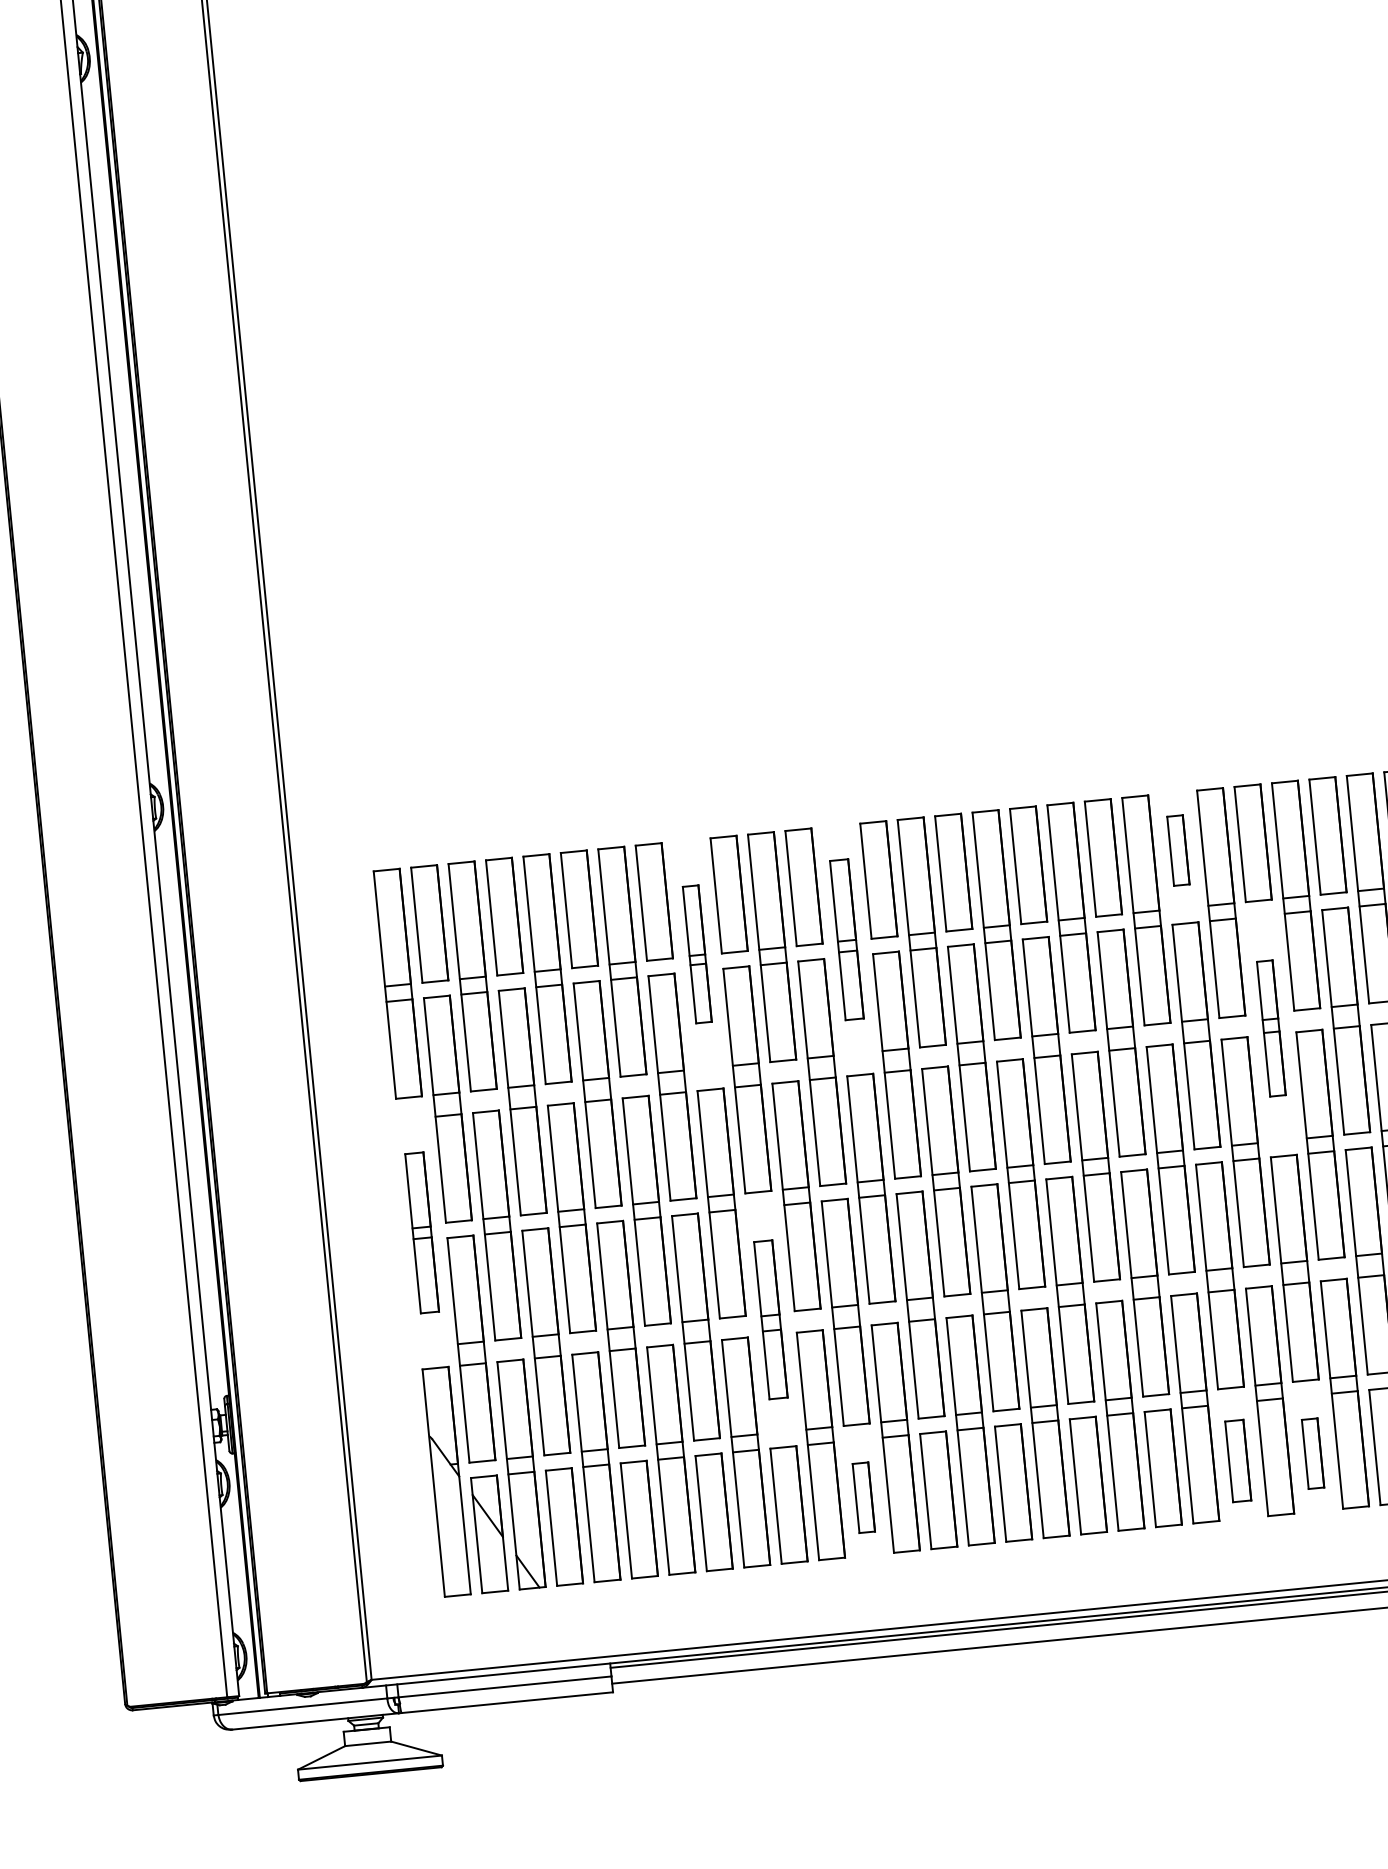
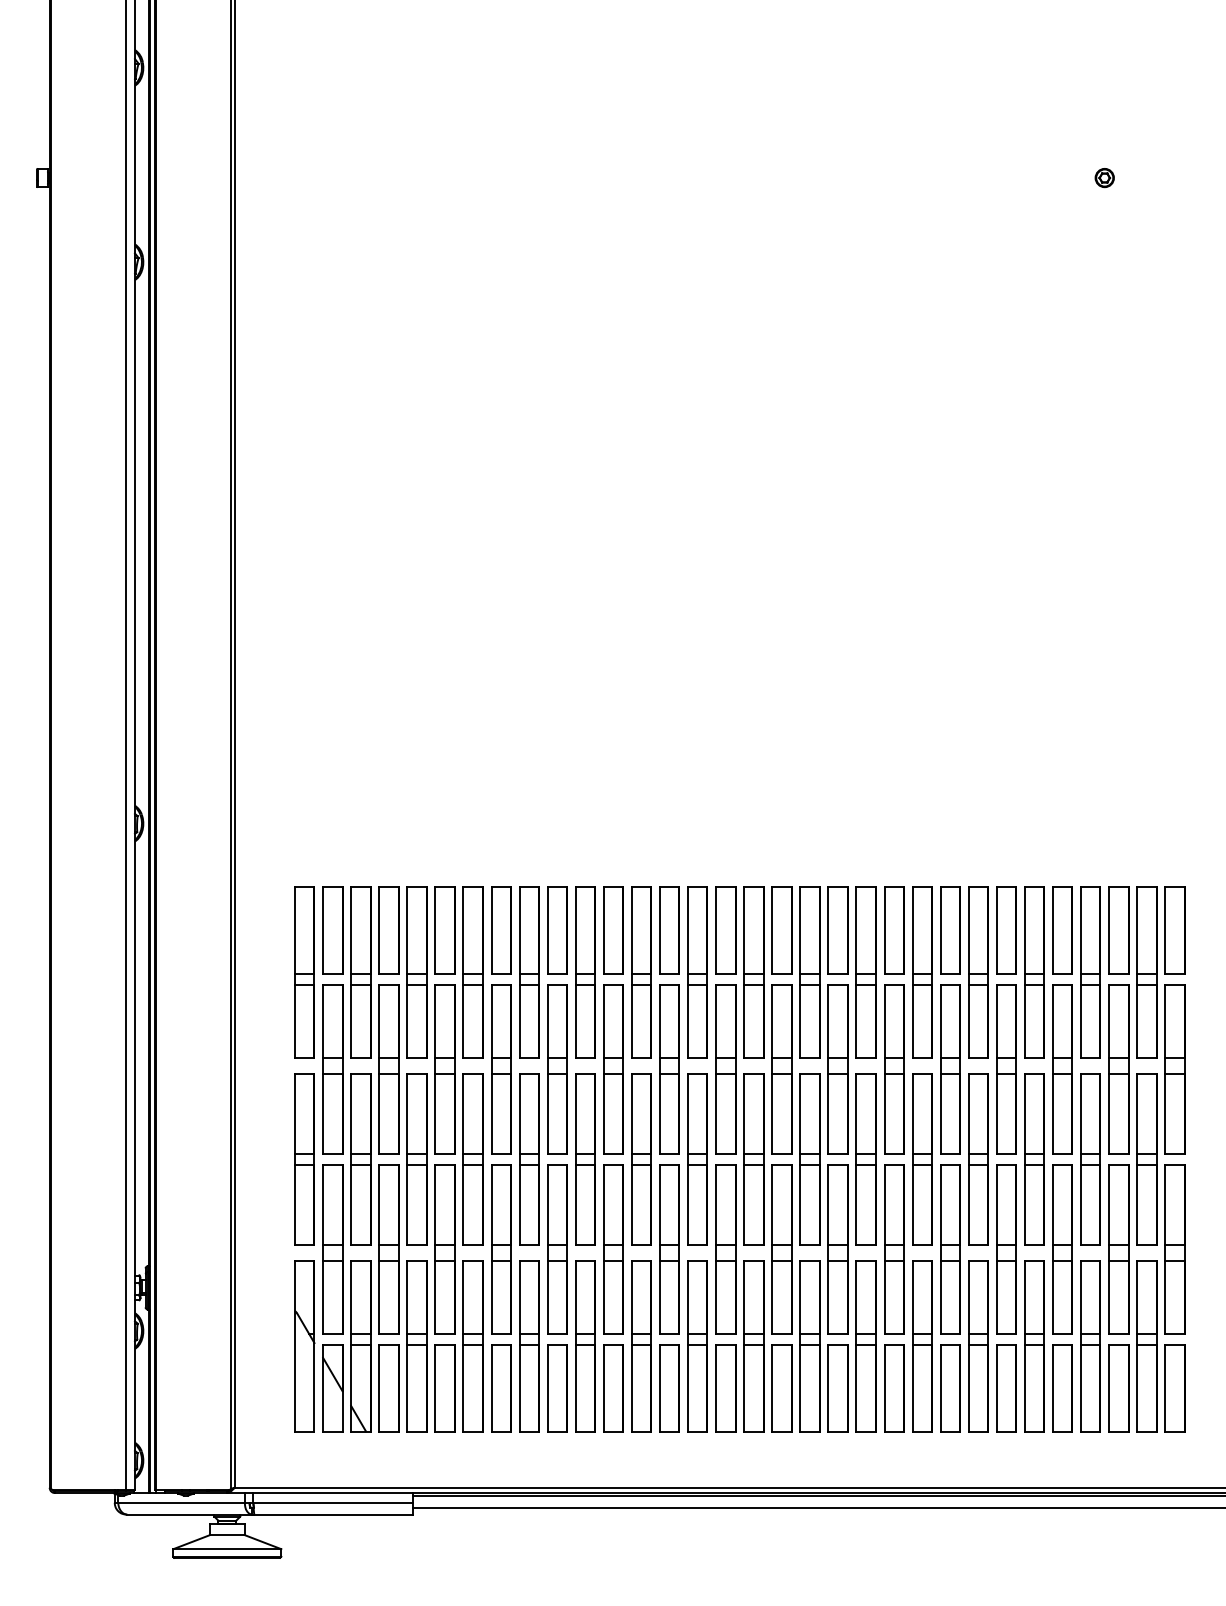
part: (1178, 850) -> (894, 930), size x1.67
part: (846, 939) -> (641, 972), size x1.43
part: (697, 954) -> (529, 972), size x1.67
part: (1271, 1028) -> (950, 1069), size x1.67
part: (421, 1232) -> (304, 1159), size x1.43
part: (771, 1319) -> (557, 1249), size x1.43
part: (1313, 1453) -> (950, 1388), size x1.67
part: (1238, 1461) -> (894, 1388), size x1.43
part: (863, 1497) -> (613, 1388), size x1.67

